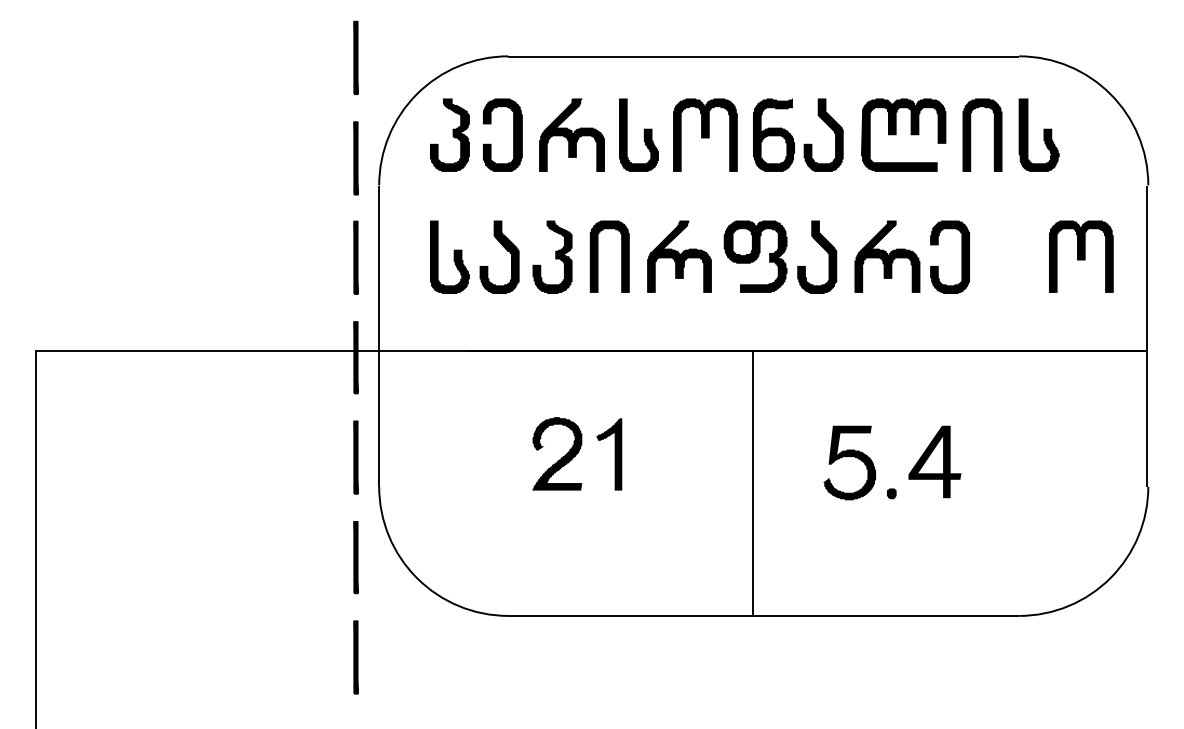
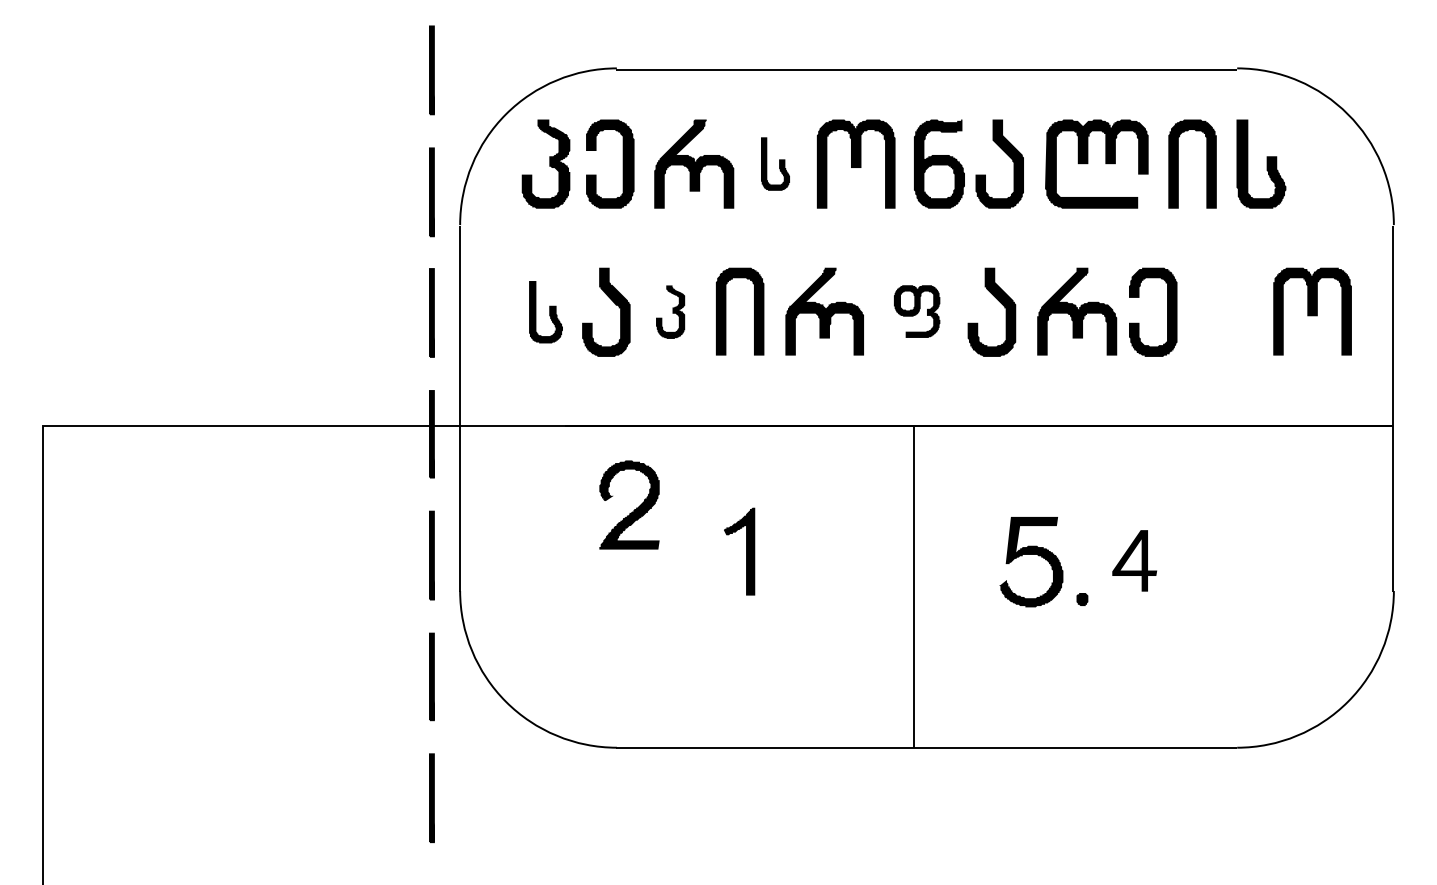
part: (638, 134) -> (775, 163), size x0.6
part: (449, 256) -> (545, 311), size x0.7
part: (552, 256) -> (670, 311), size x0.6
part: (755, 256) -> (916, 311), size x0.6
part: (561, 457) -> (634, 509), moved
part: (934, 461) -> (1134, 560), size x0.7

